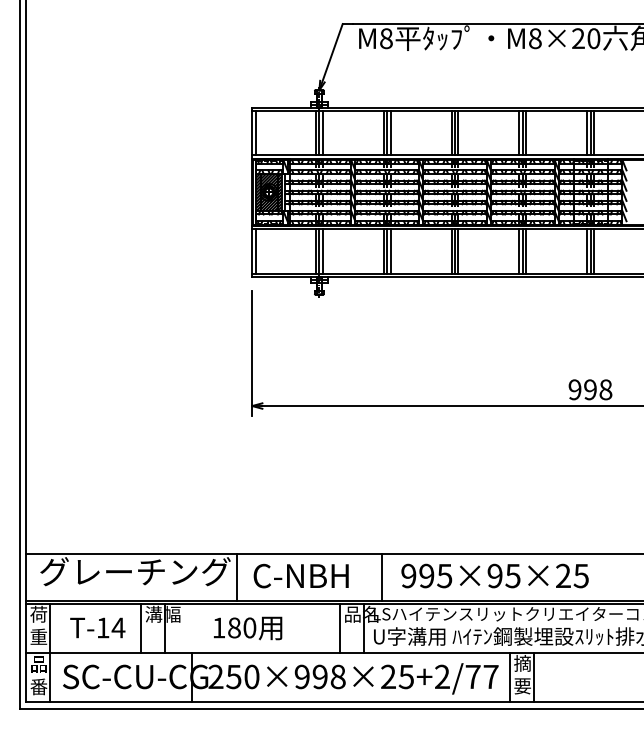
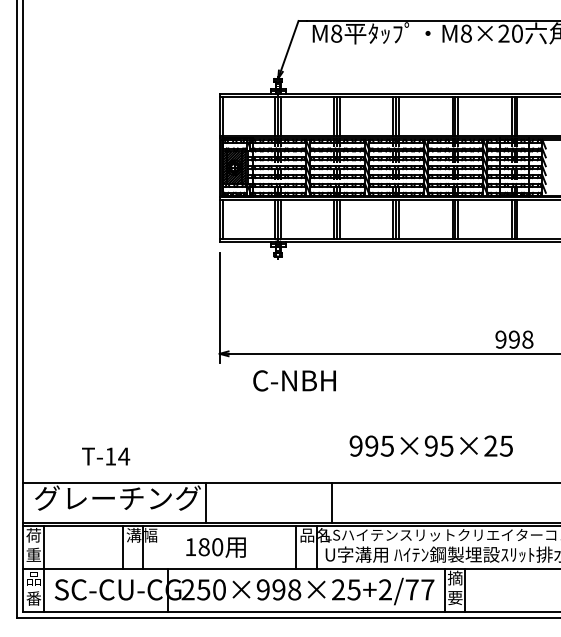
text: (300, 575) -> (294, 380), moved
text: (494, 575) -> (430, 445), moved
text: (97, 627) -> (105, 456), moved

